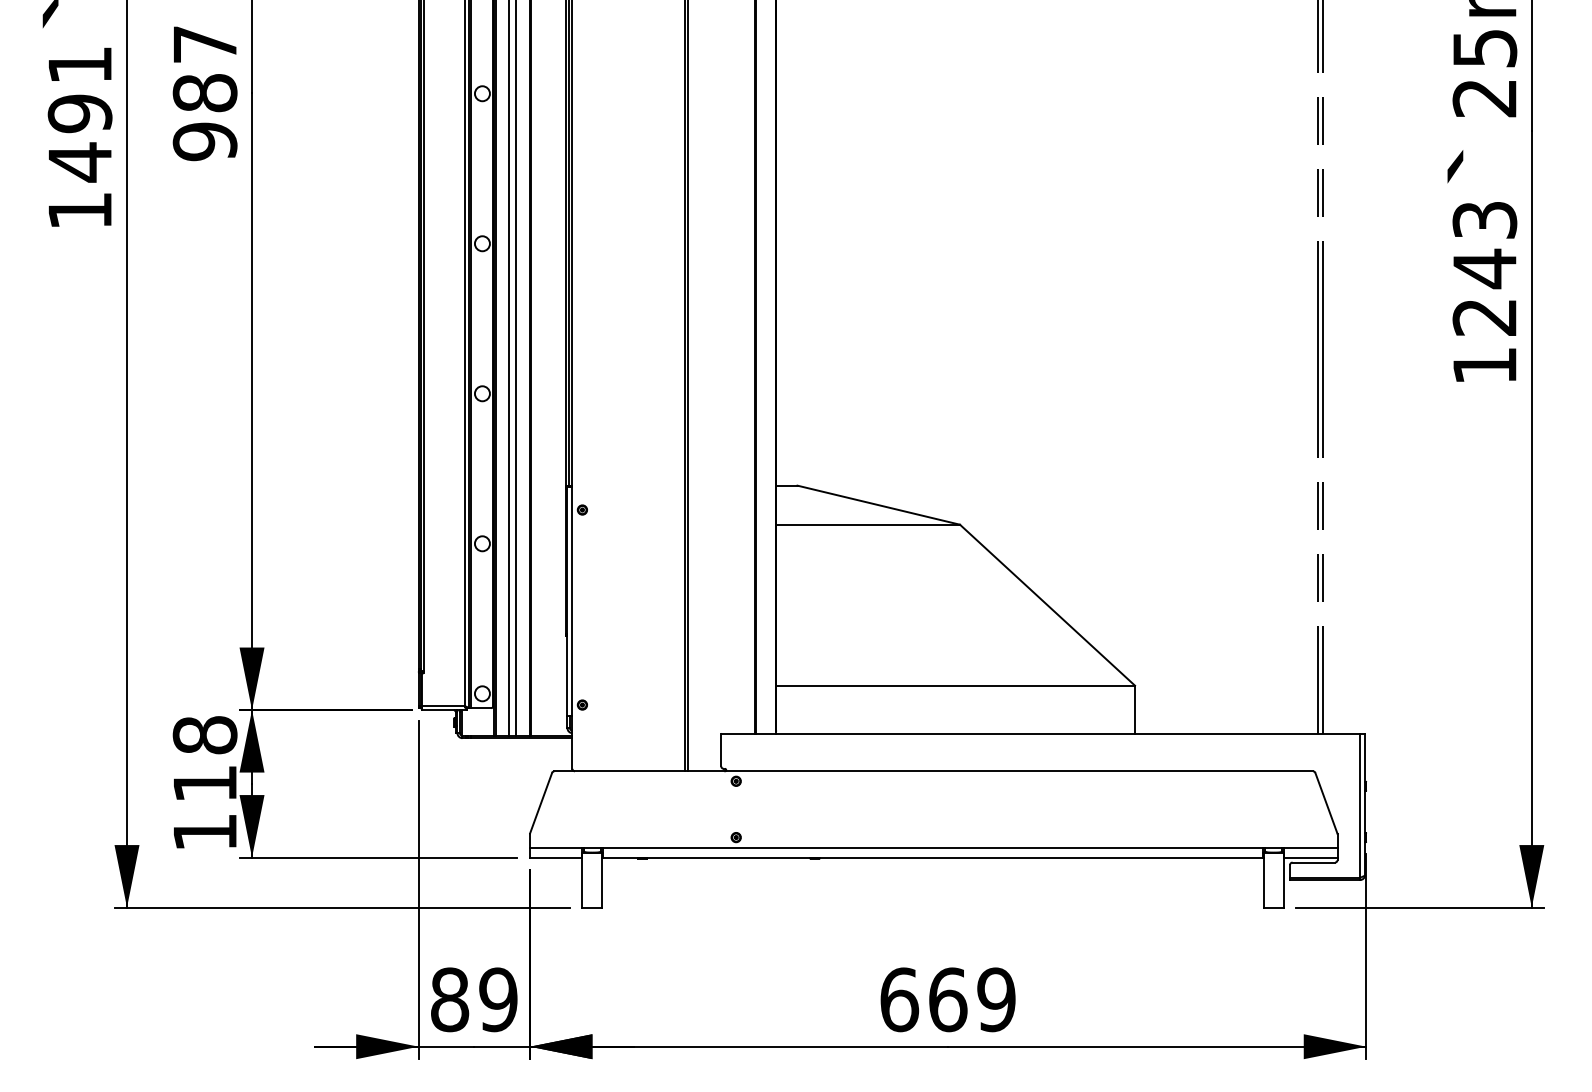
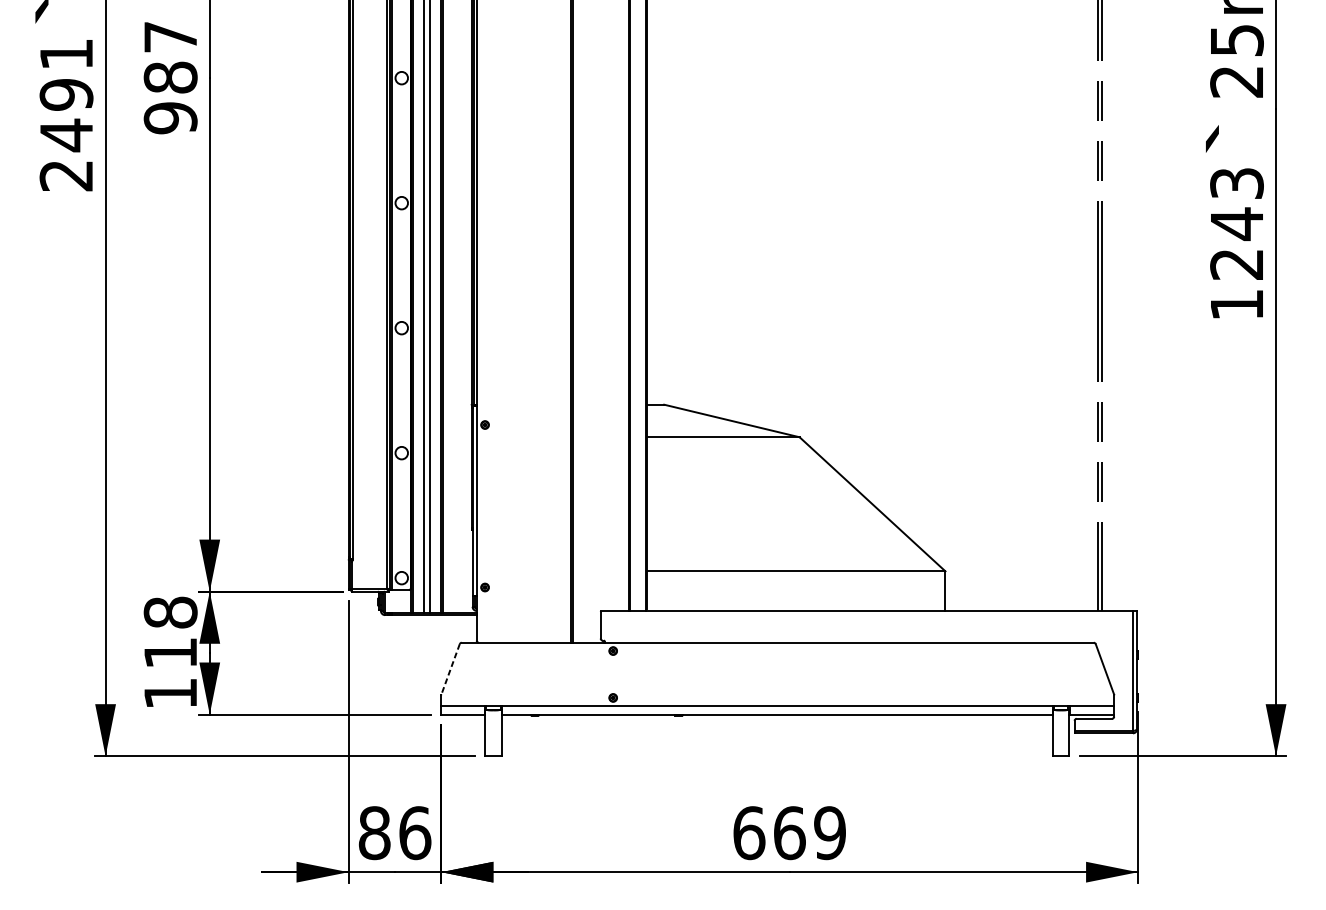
text: (79, 211) -> (66, 176), 1491 -> 2491
line: (540, 803) -> (450, 669), solid -> dashed
text: (498, 999) -> (415, 832), 89 -> 86

